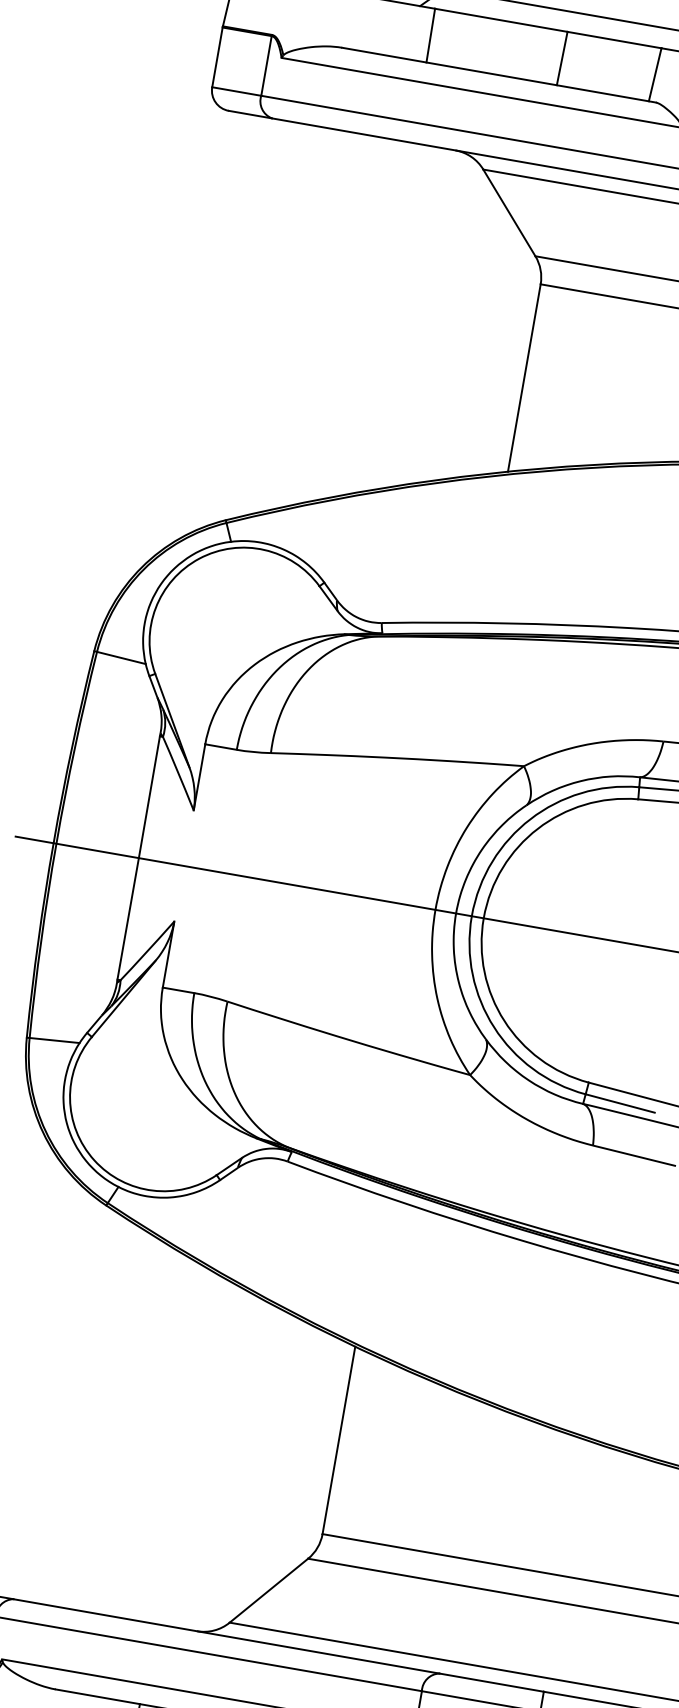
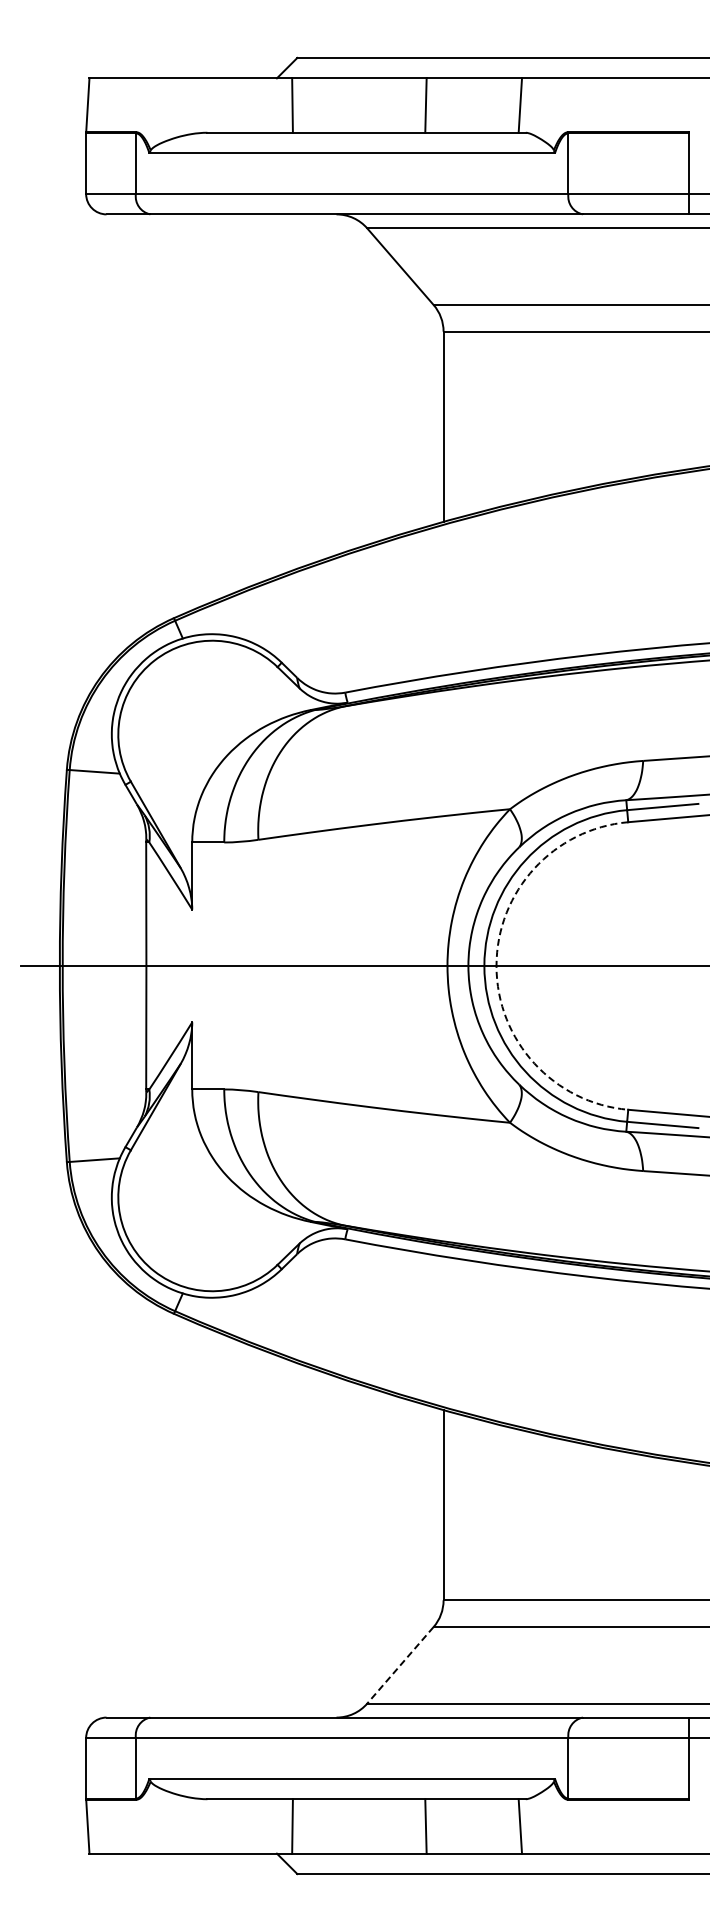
arc: (483, 918) -> (496, 966), solid -> dashed
line: (268, 1590) -> (400, 1665), solid -> dashed

